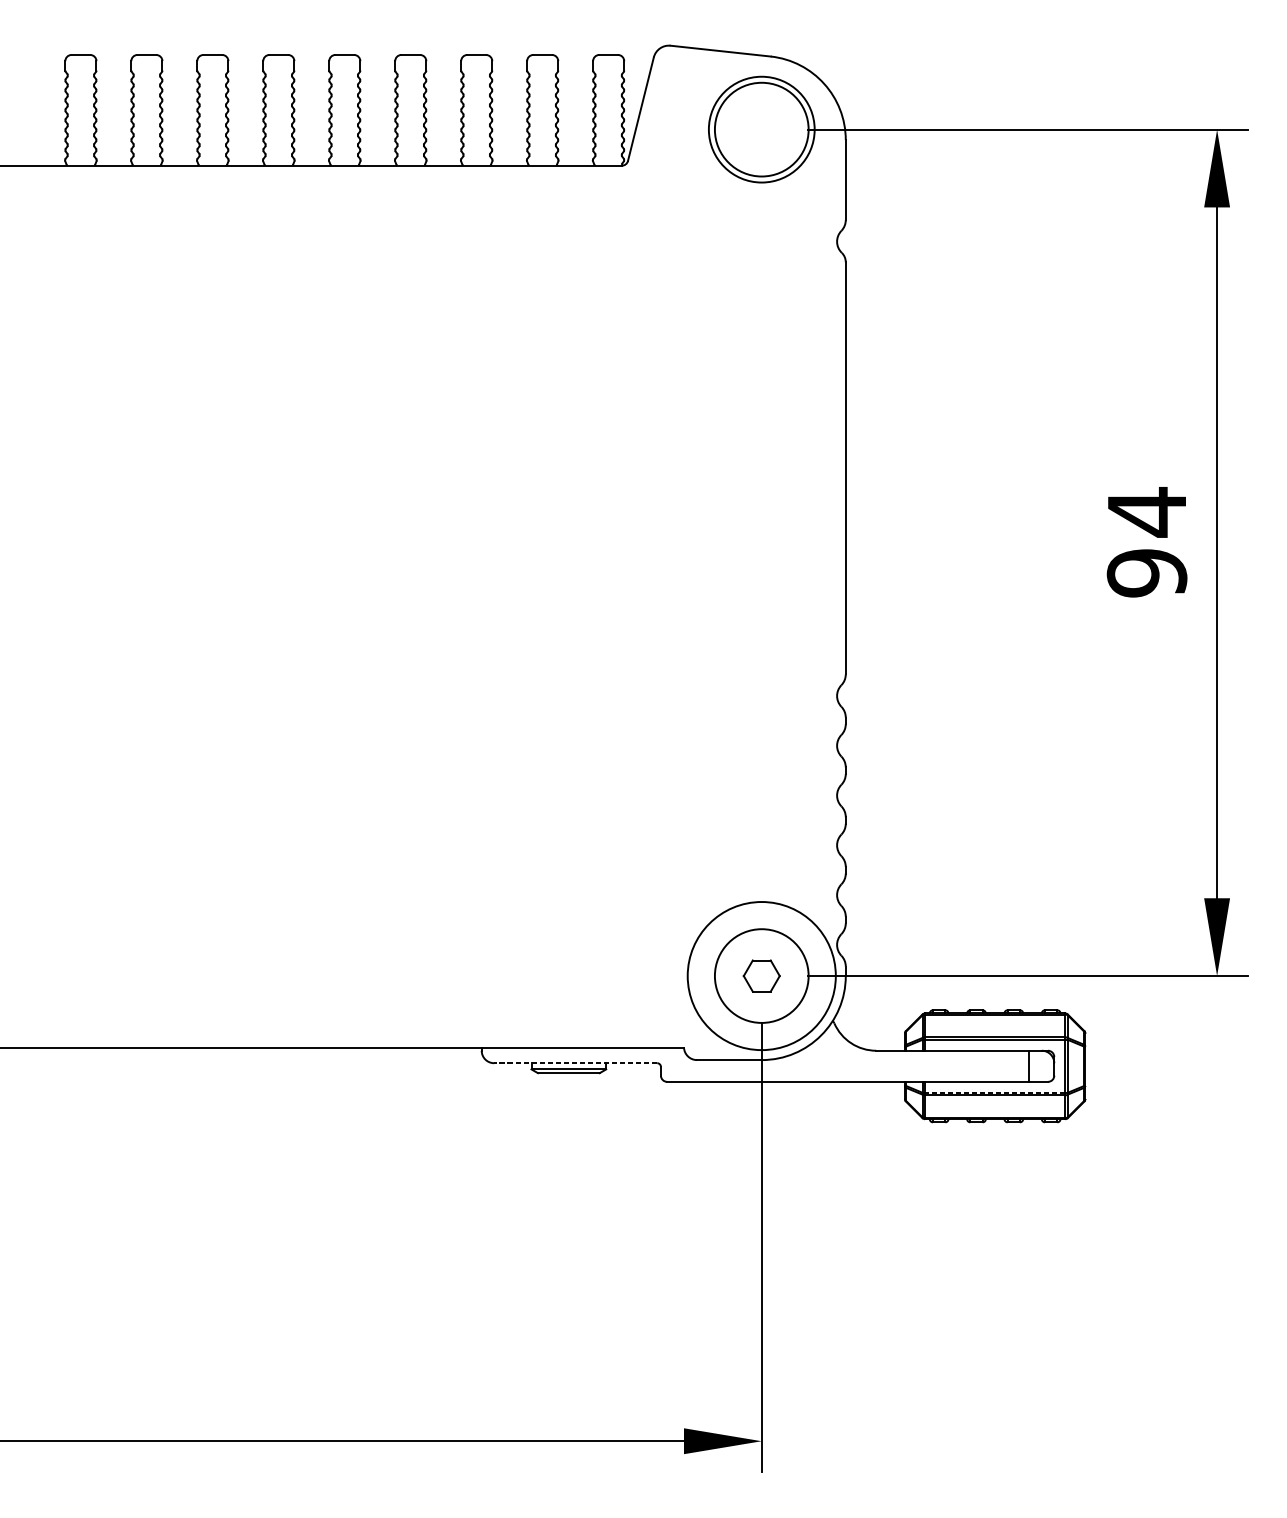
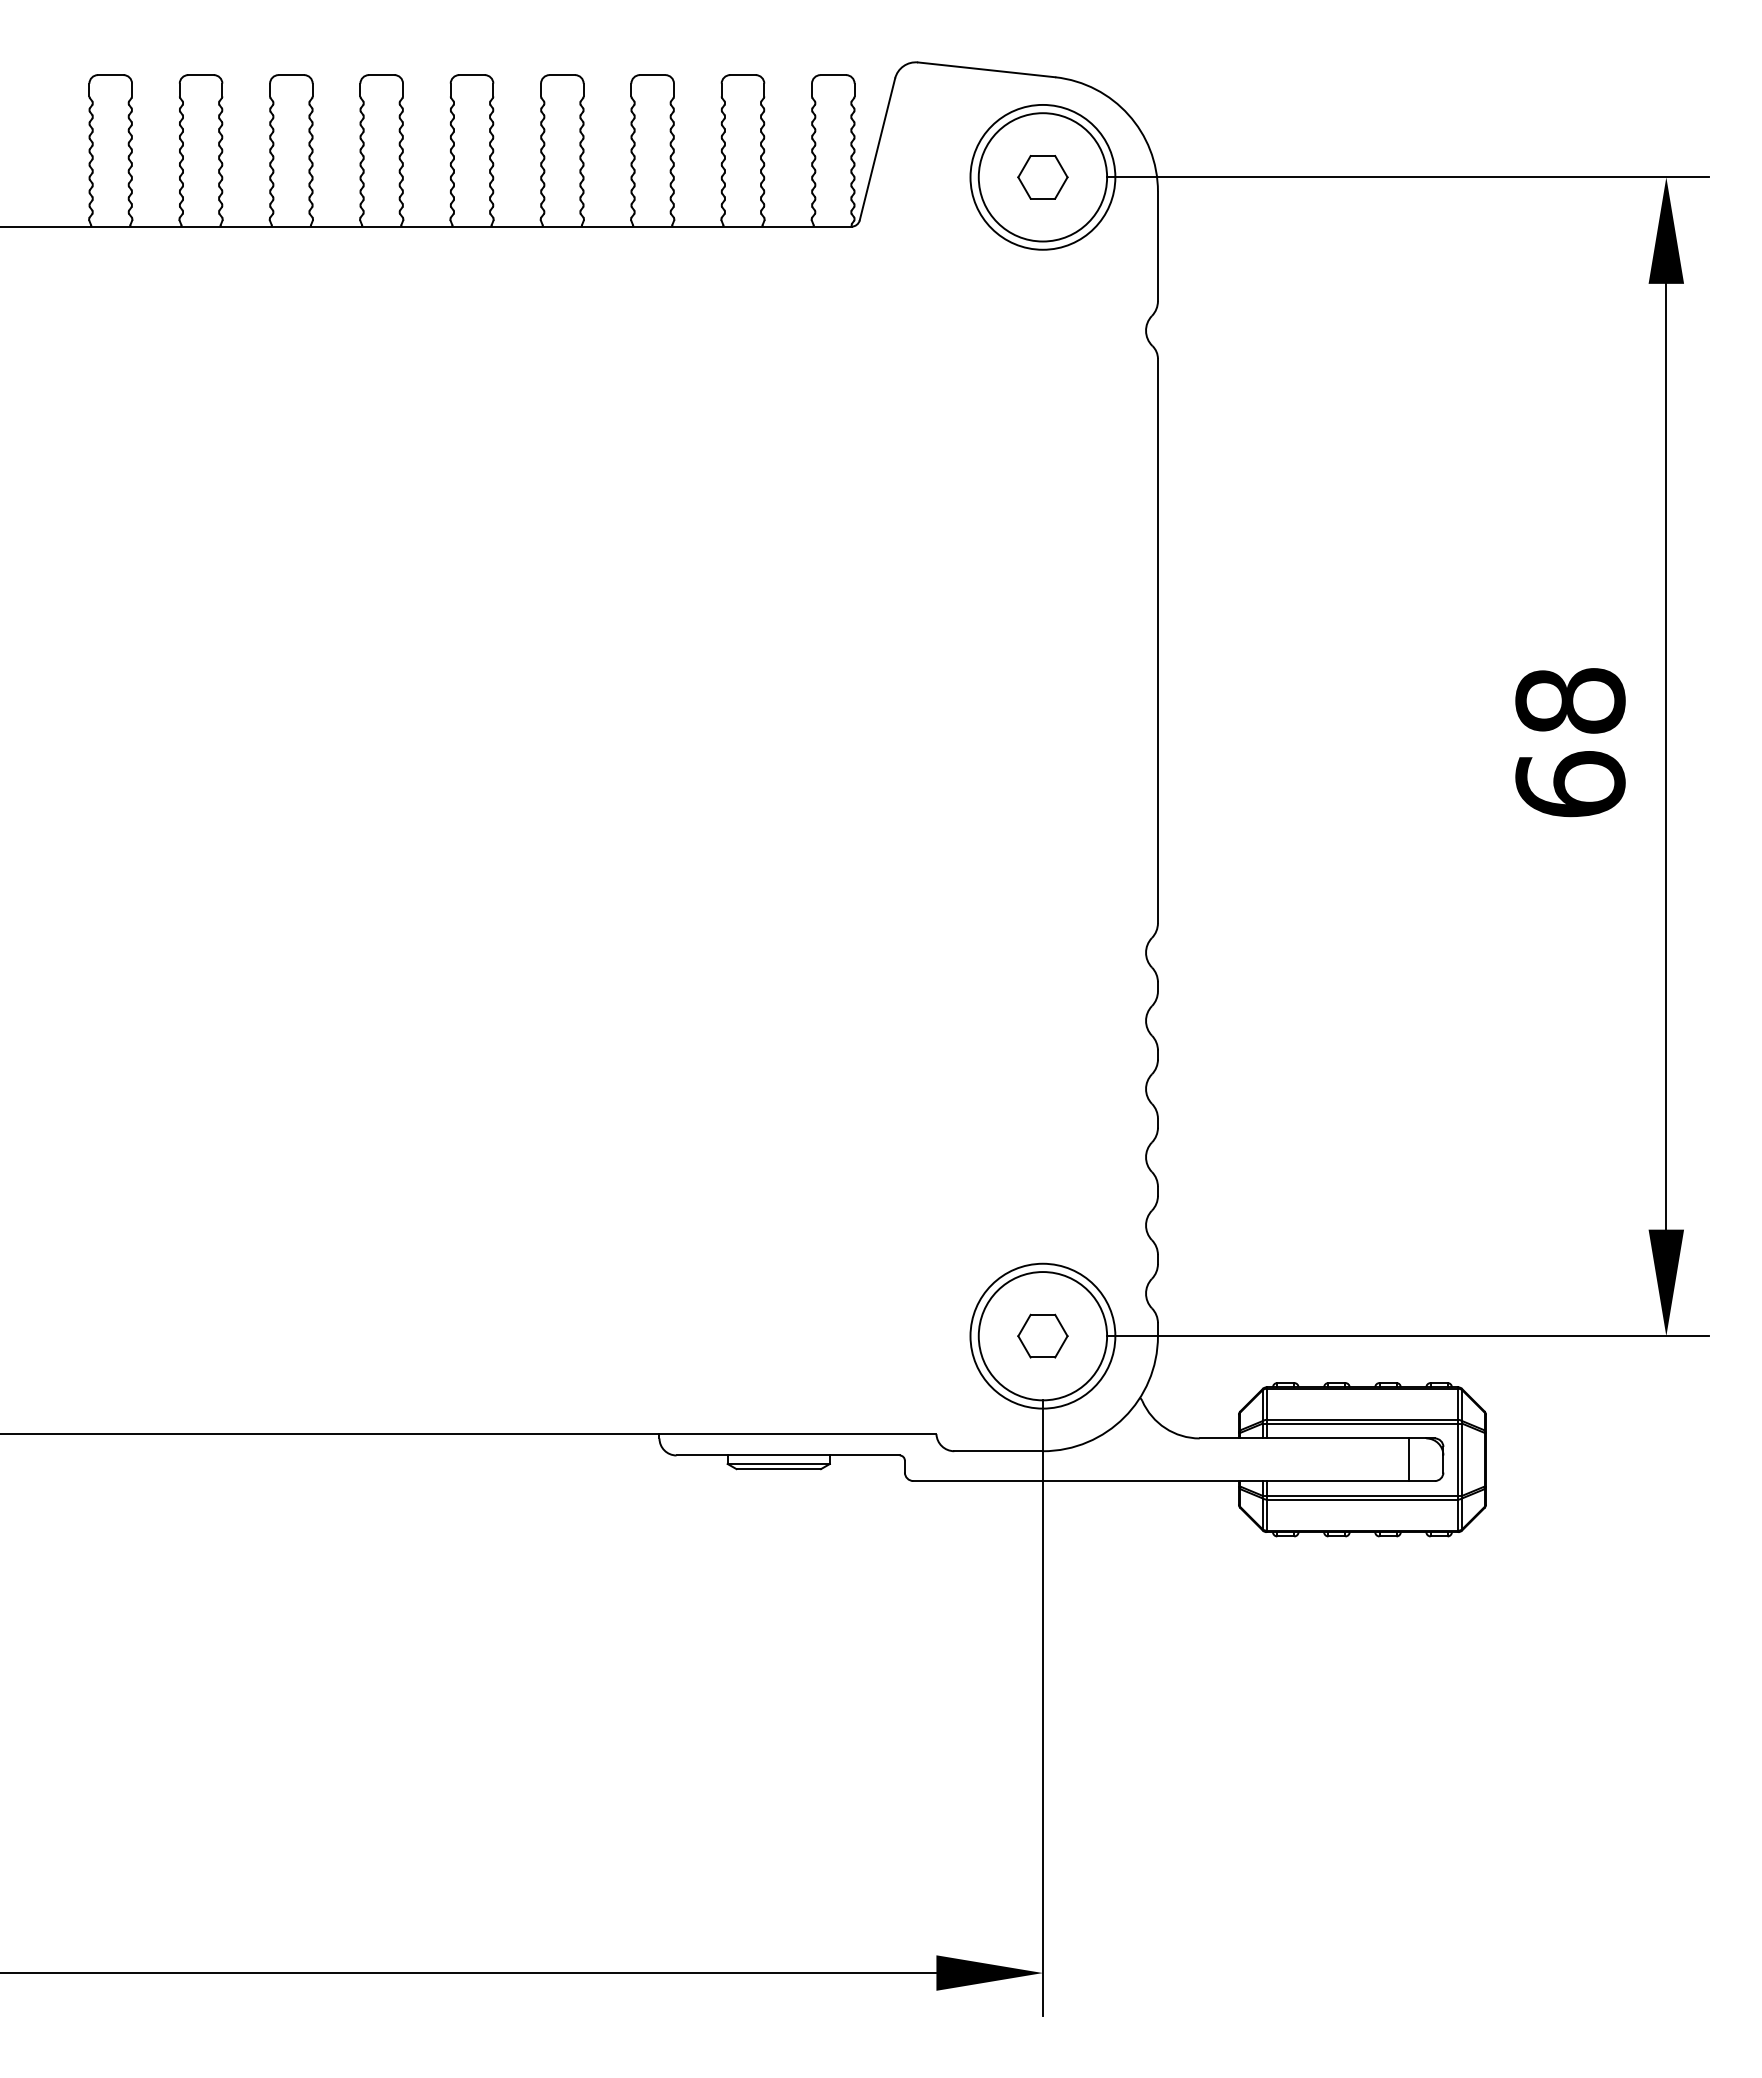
part: (761, 129) -> (1042, 177), added
text: (1147, 541) -> (1570, 741), 94 -> 68
circle: (761, 975) -> (1042, 1335), size x0.71
line: (575, 1063) -> (788, 1455), dashed -> solid
line: (995, 1092) -> (1362, 1495), dashed -> solid

